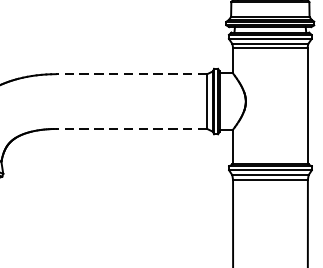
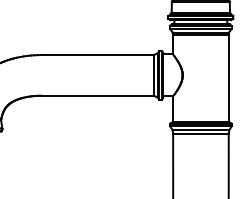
line: (131, 74) -> (97, 55), dashed -> solid
line: (131, 128) -> (97, 95), dashed -> solid

